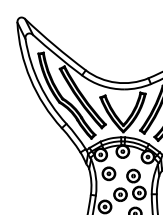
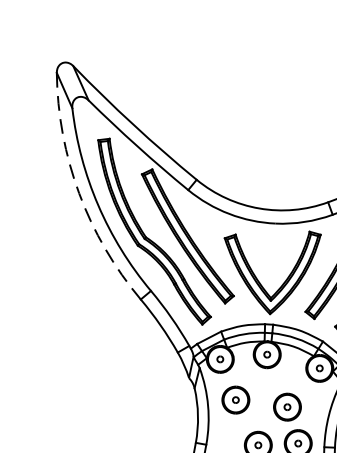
arc: (30, 79) -> (79, 194), solid -> dashed

